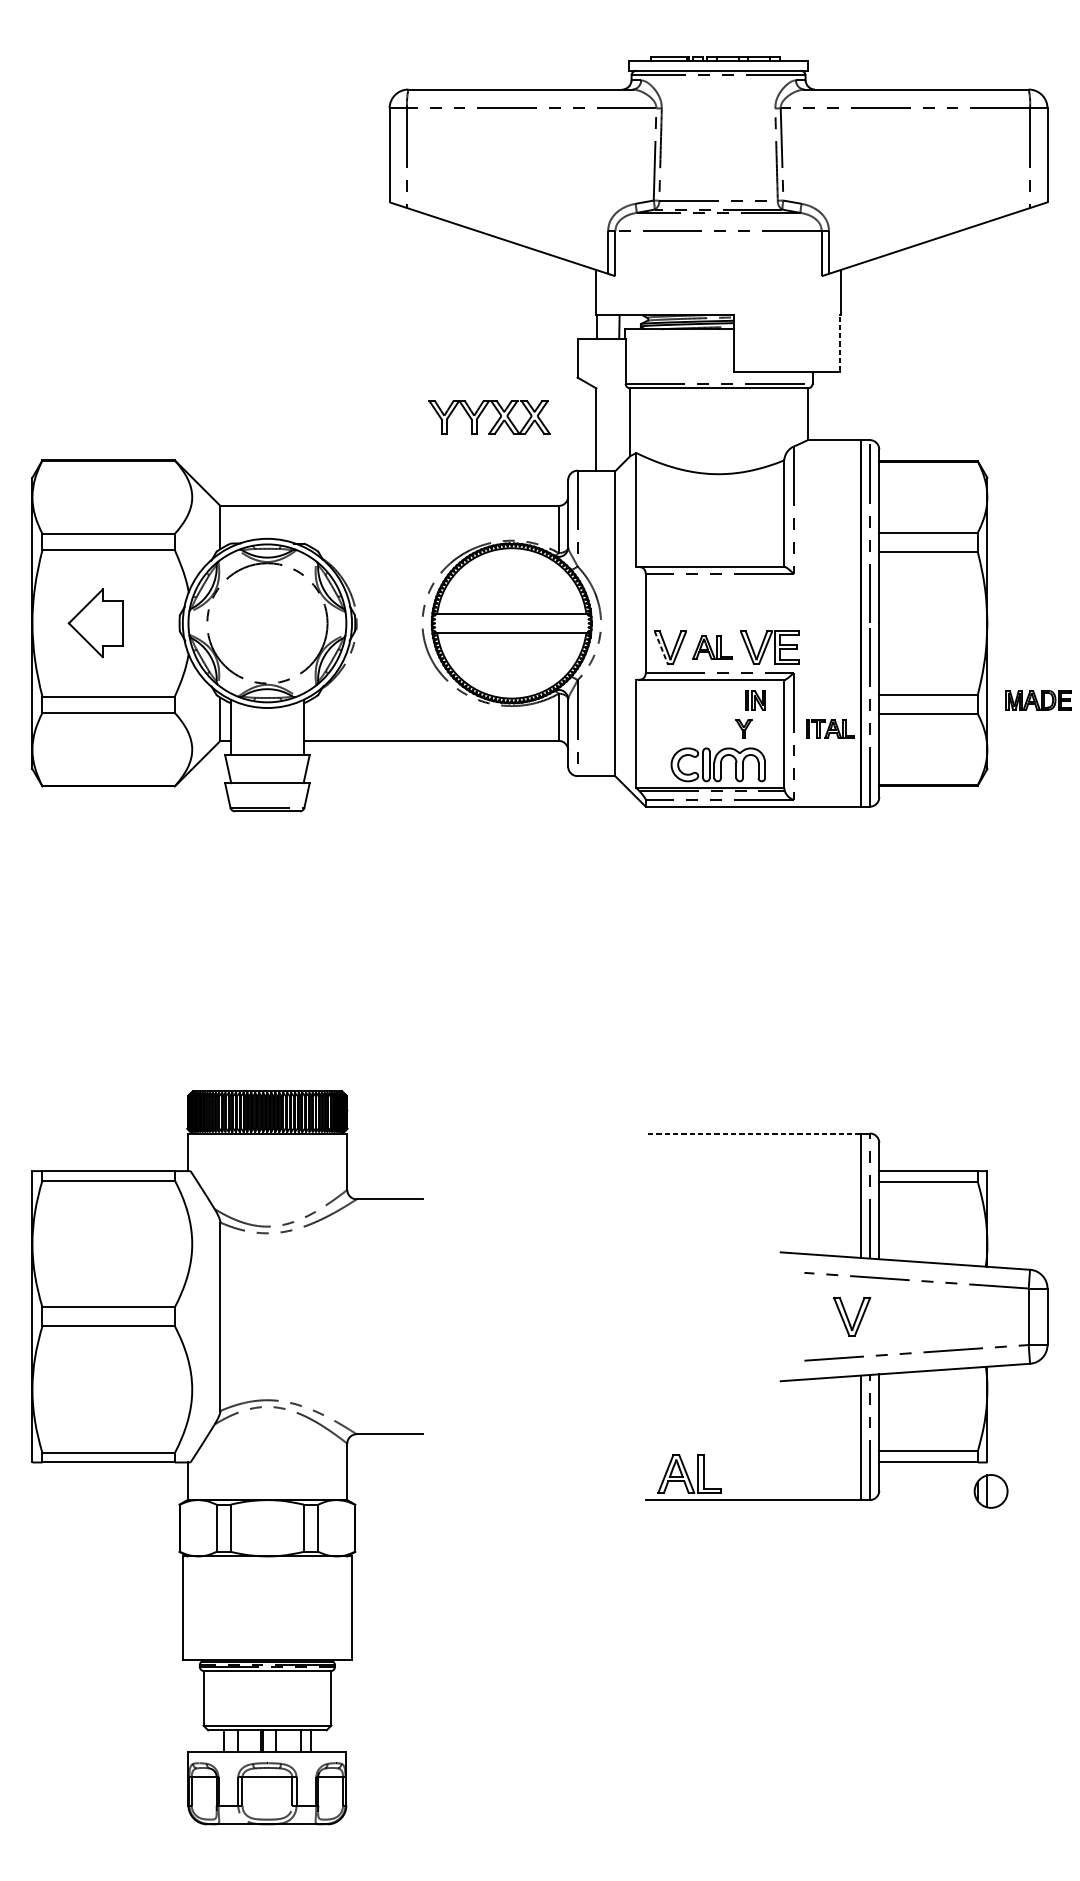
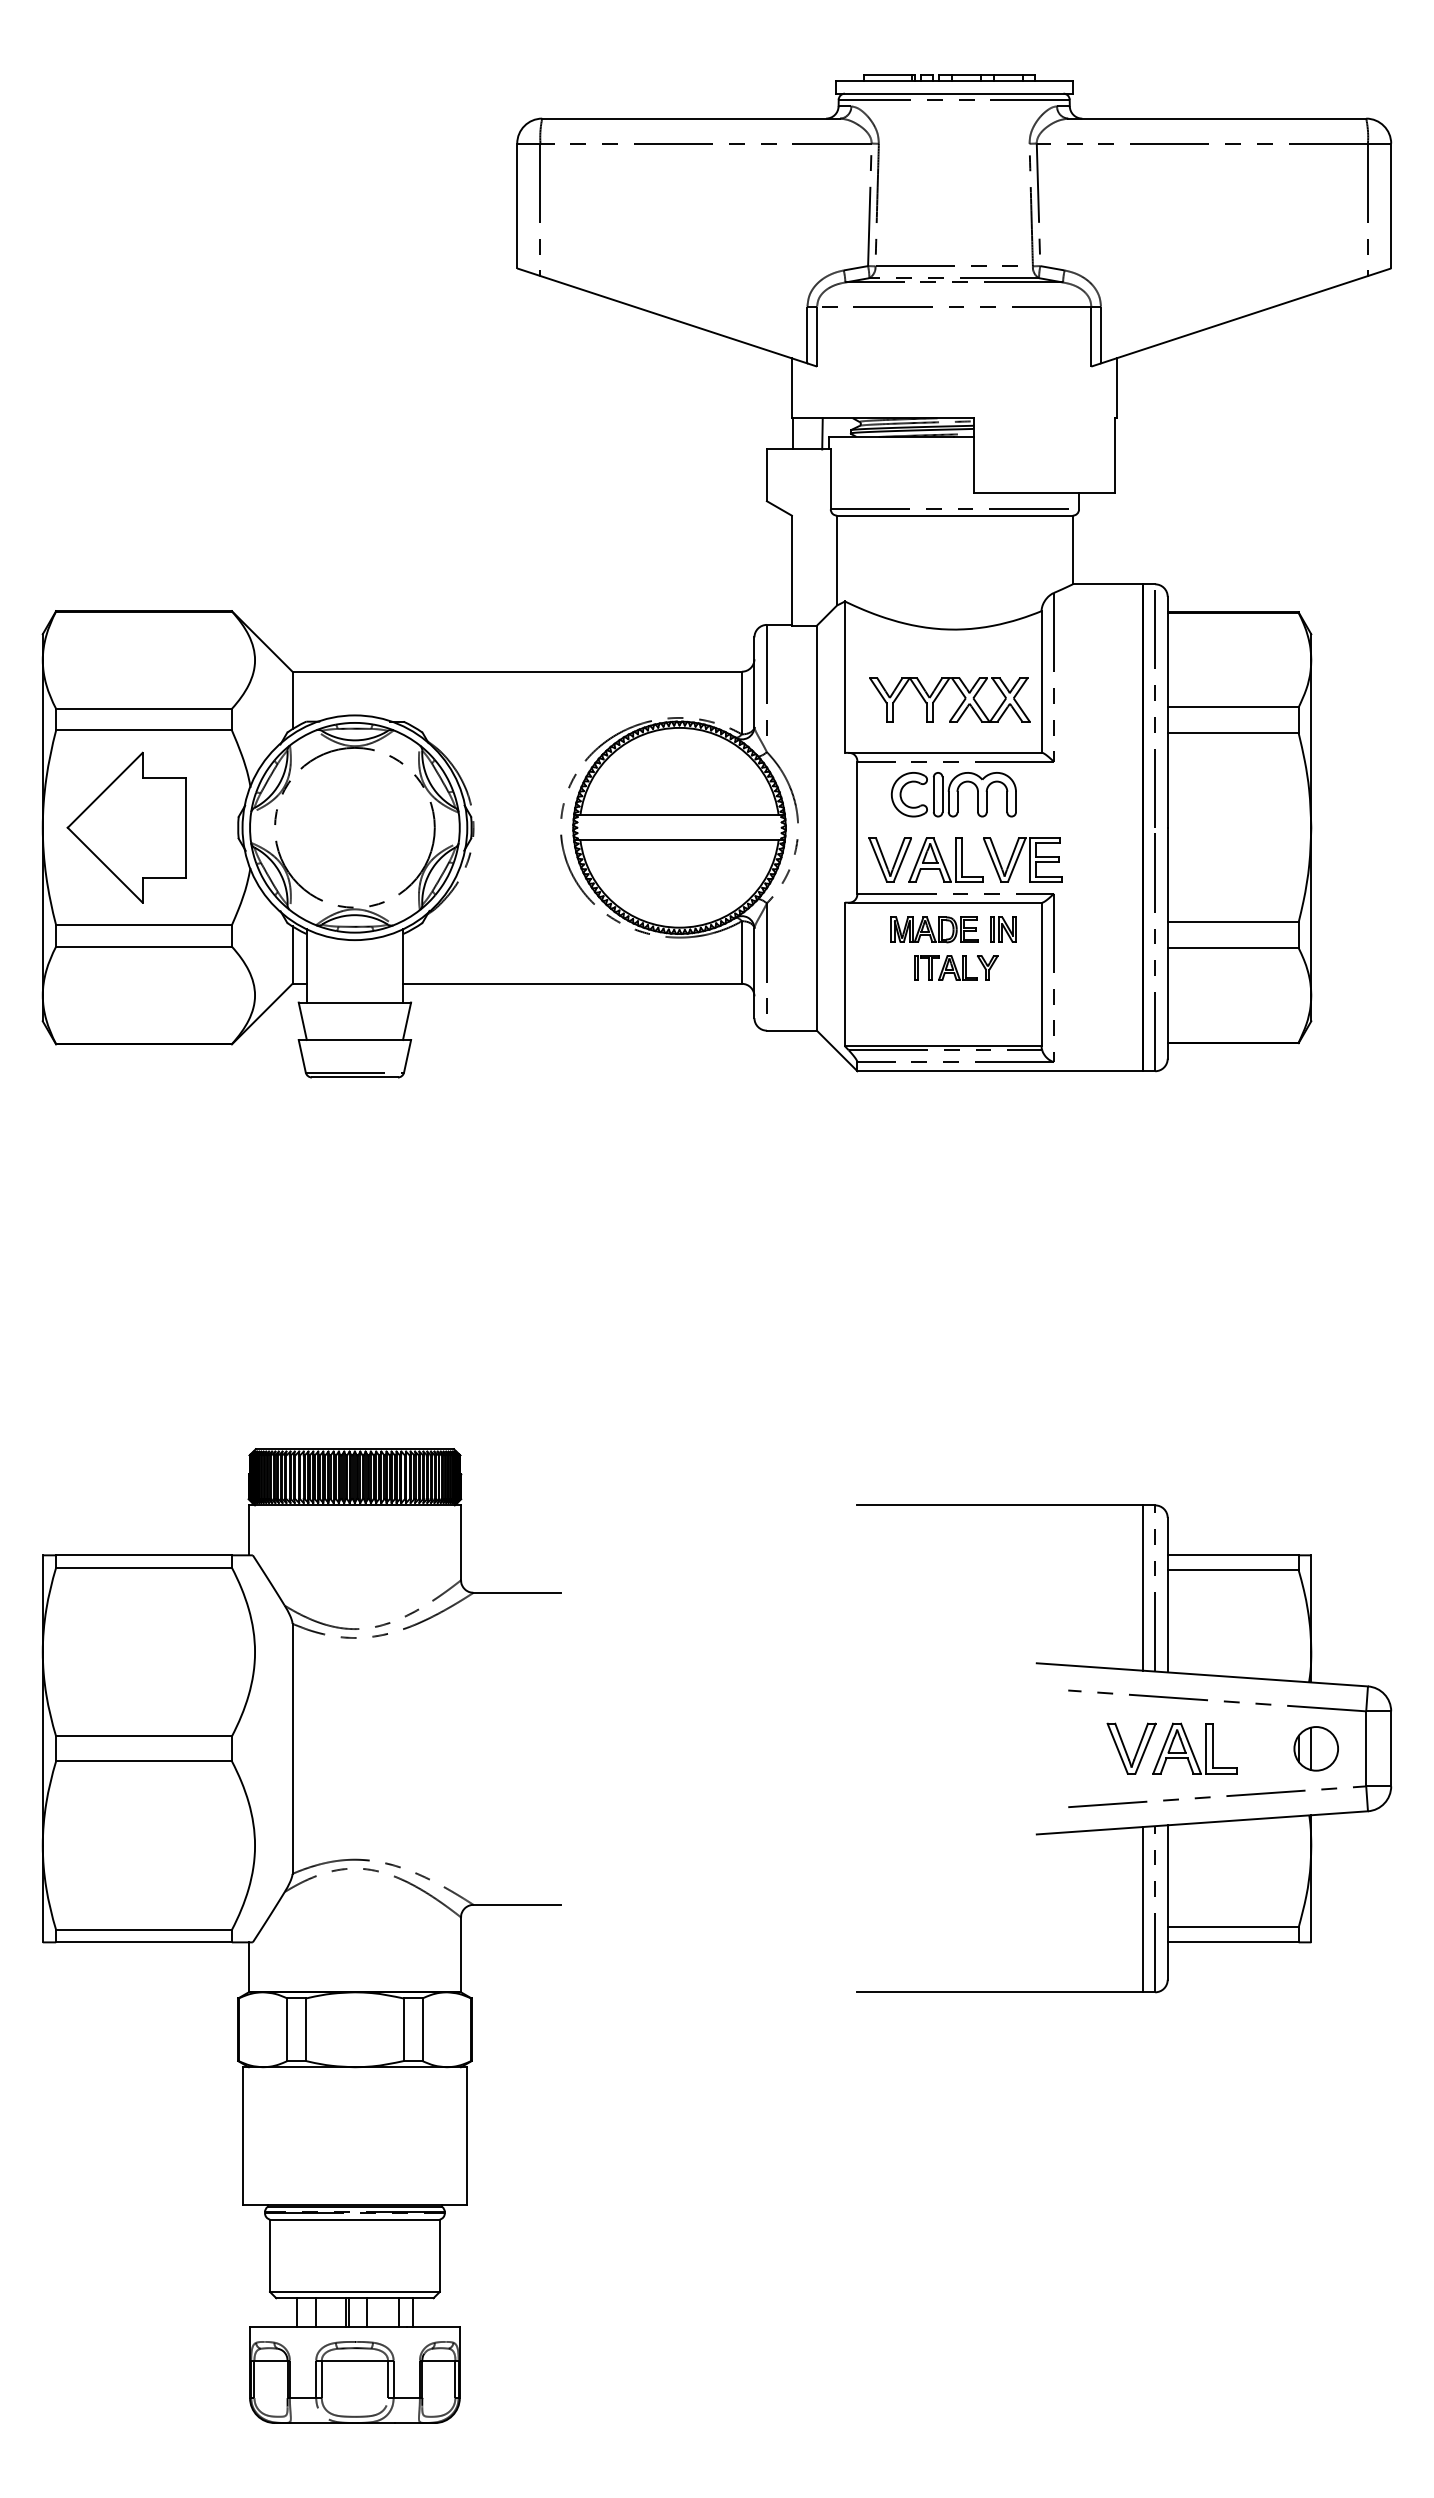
line: (839, 343) -> (1115, 455), dashed -> solid
part: (483, 411) -> (941, 692), moved
part: (95, 623) -> (126, 827), size x1.67
part: (712, 647) -> (945, 859), size x1.43
line: (661, 648) -> (878, 860), dashed -> solid
part: (1038, 699) -> (934, 929), moved
part: (830, 728) -> (945, 967), moved
part: (718, 764) -> (953, 794), moved
line: (753, 1133) -> (1000, 1505), dashed -> solid
part: (689, 1473) -> (1194, 1748), moved
part: (990, 1491) -> (1315, 1748), moved

